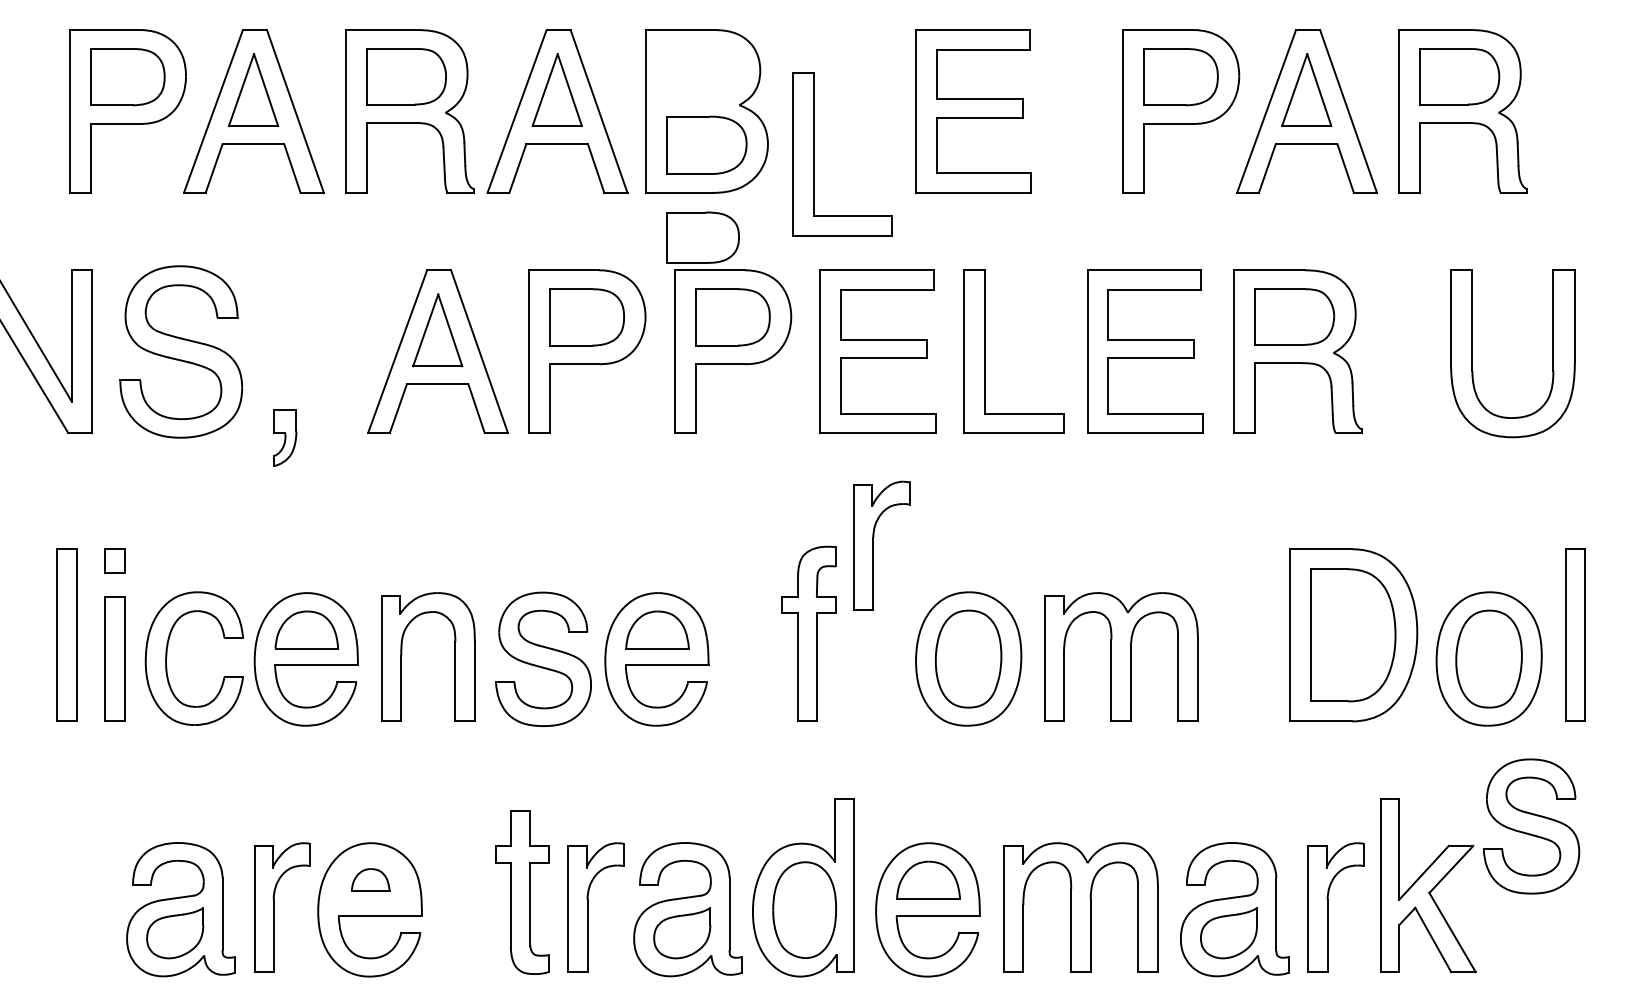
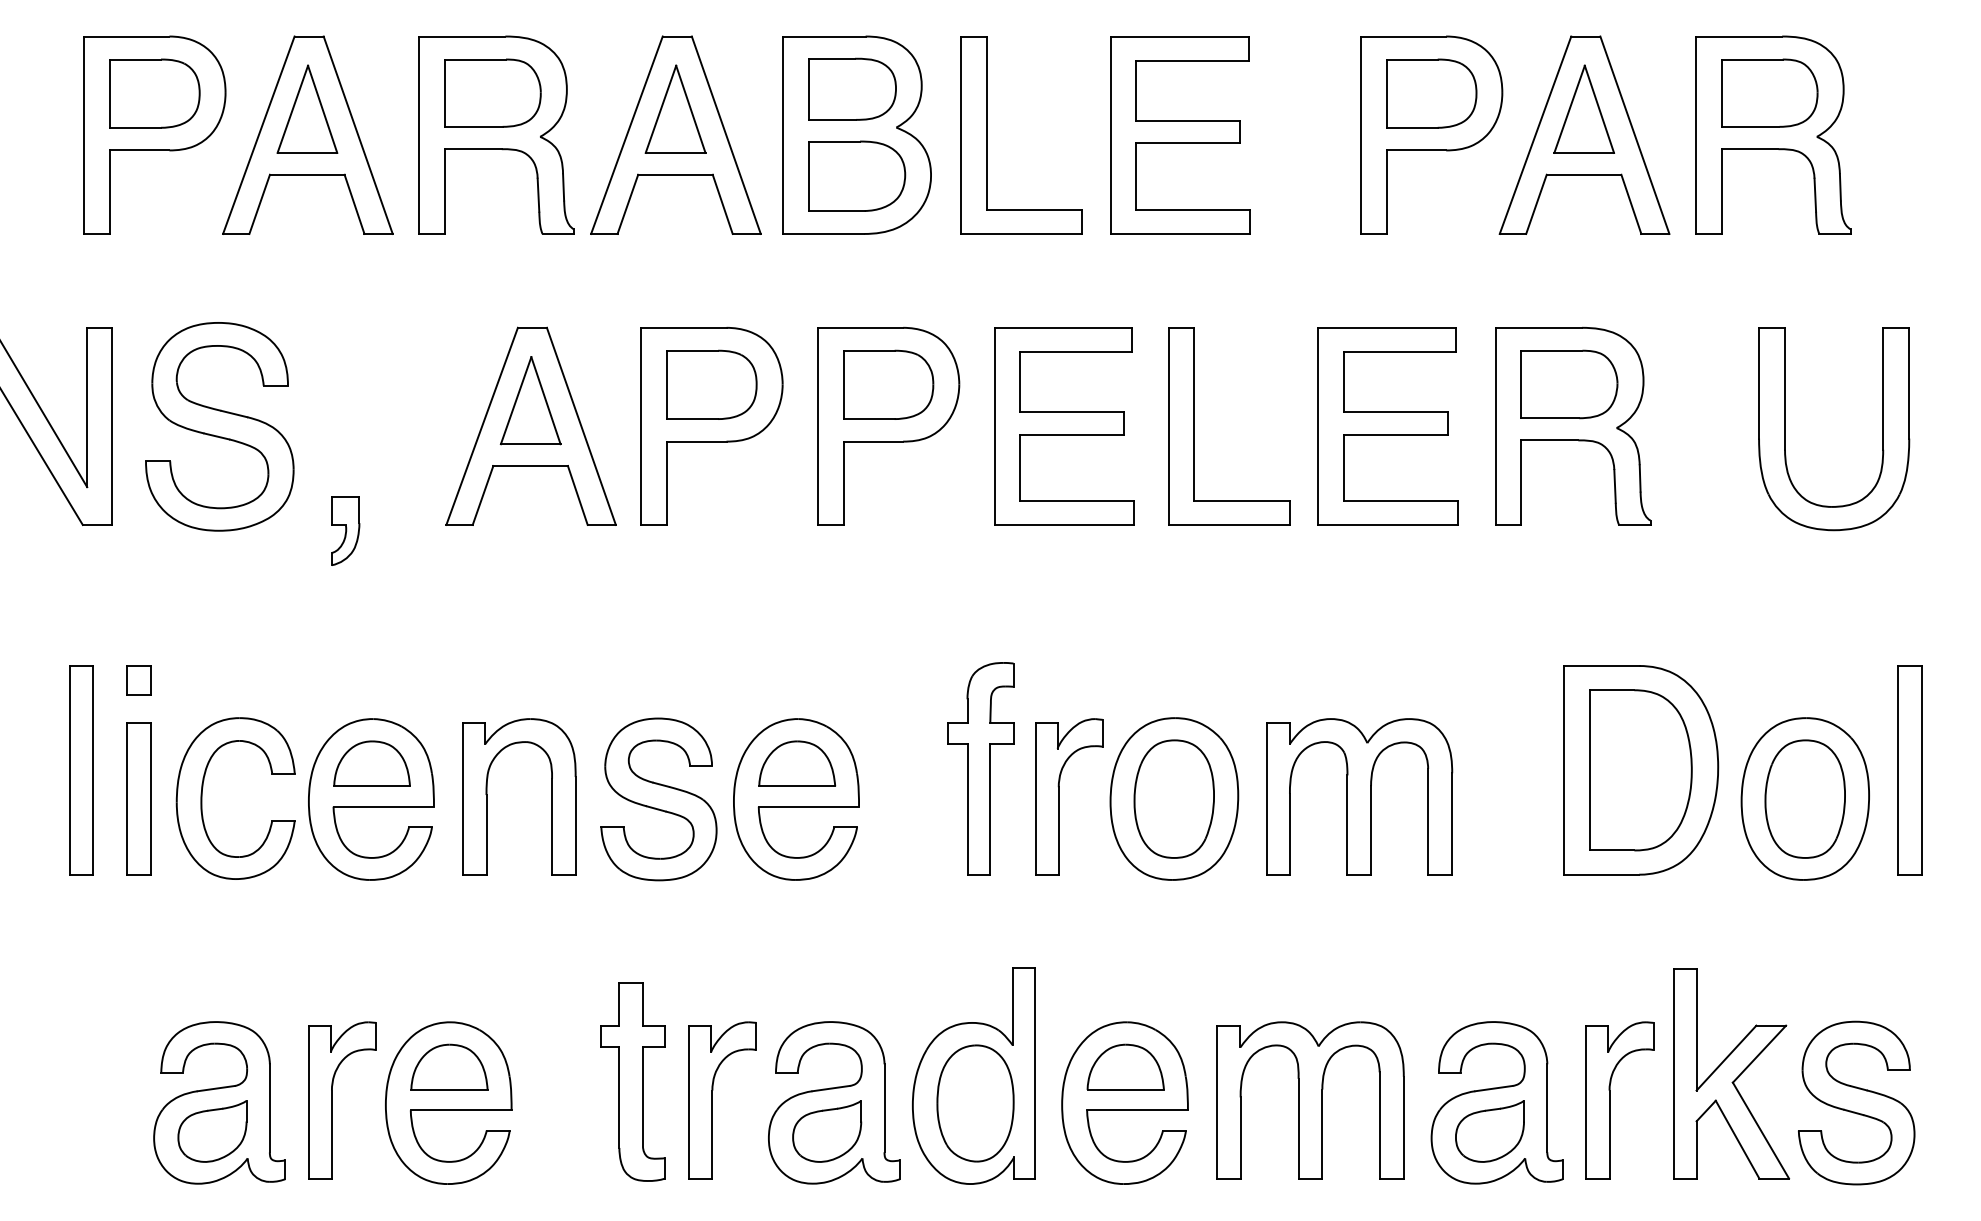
part: (814, 154) -> (987, 135), moved
part: (703, 237) -> (852, 88), moved
part: (873, 545) -> (1059, 796), moved
part: (1531, 826) -> (1856, 1102), moved
part: (370, 879) -> (449, 1066), size x1.67

